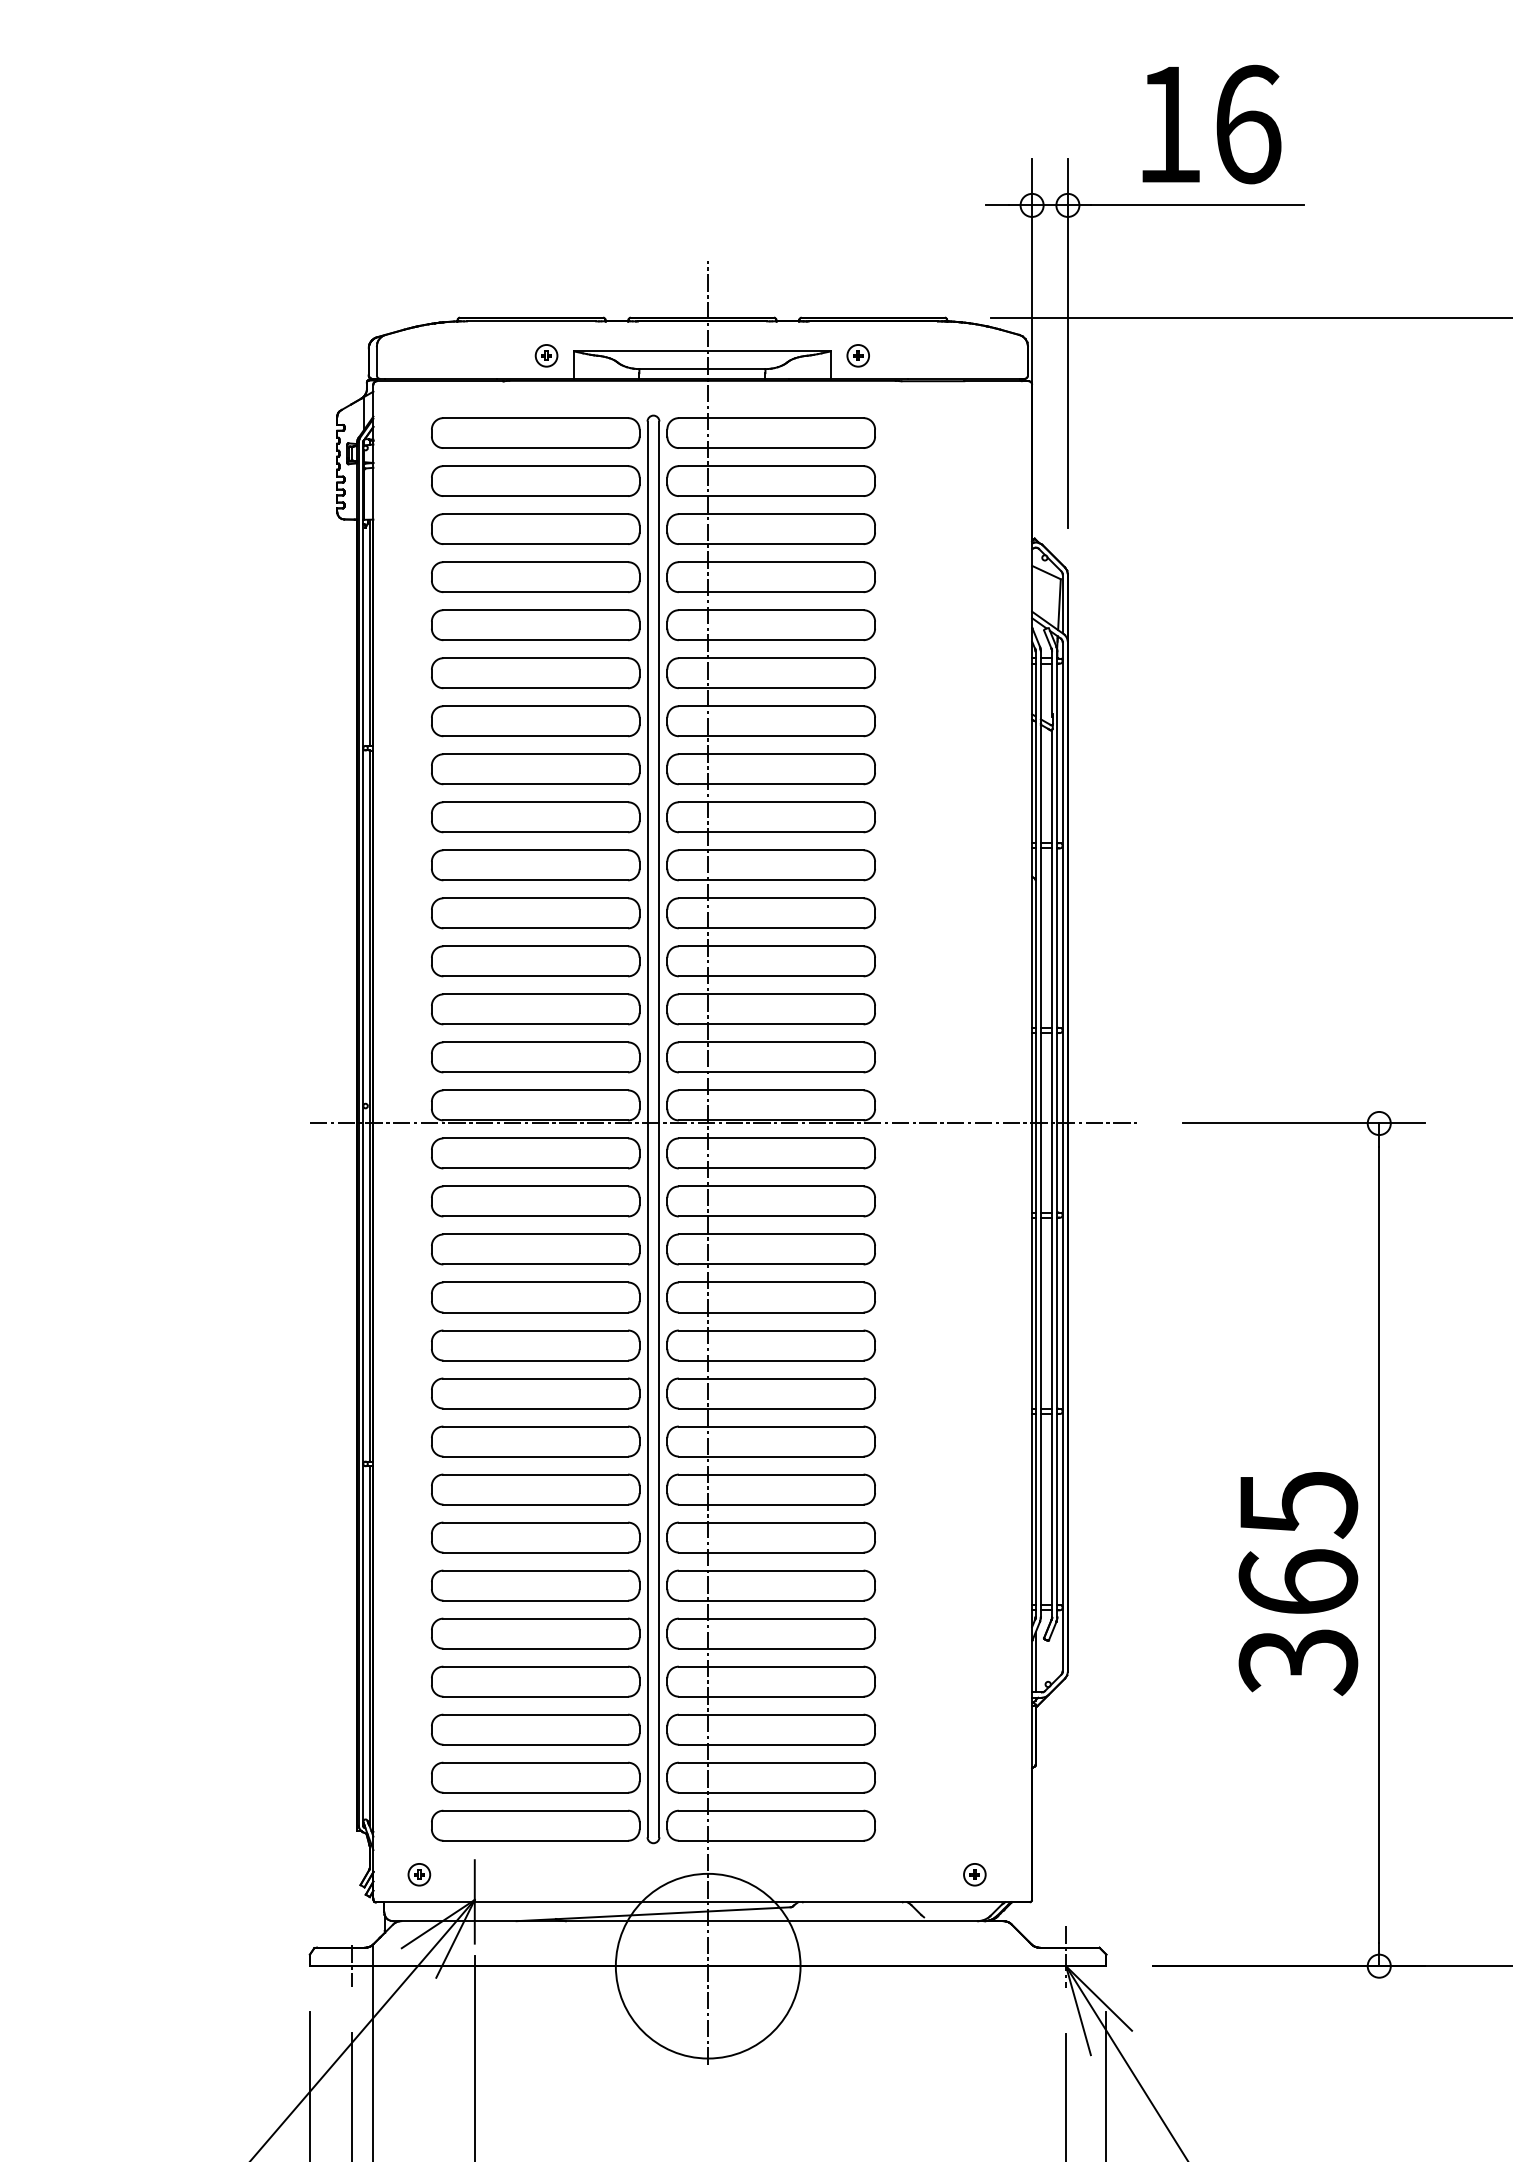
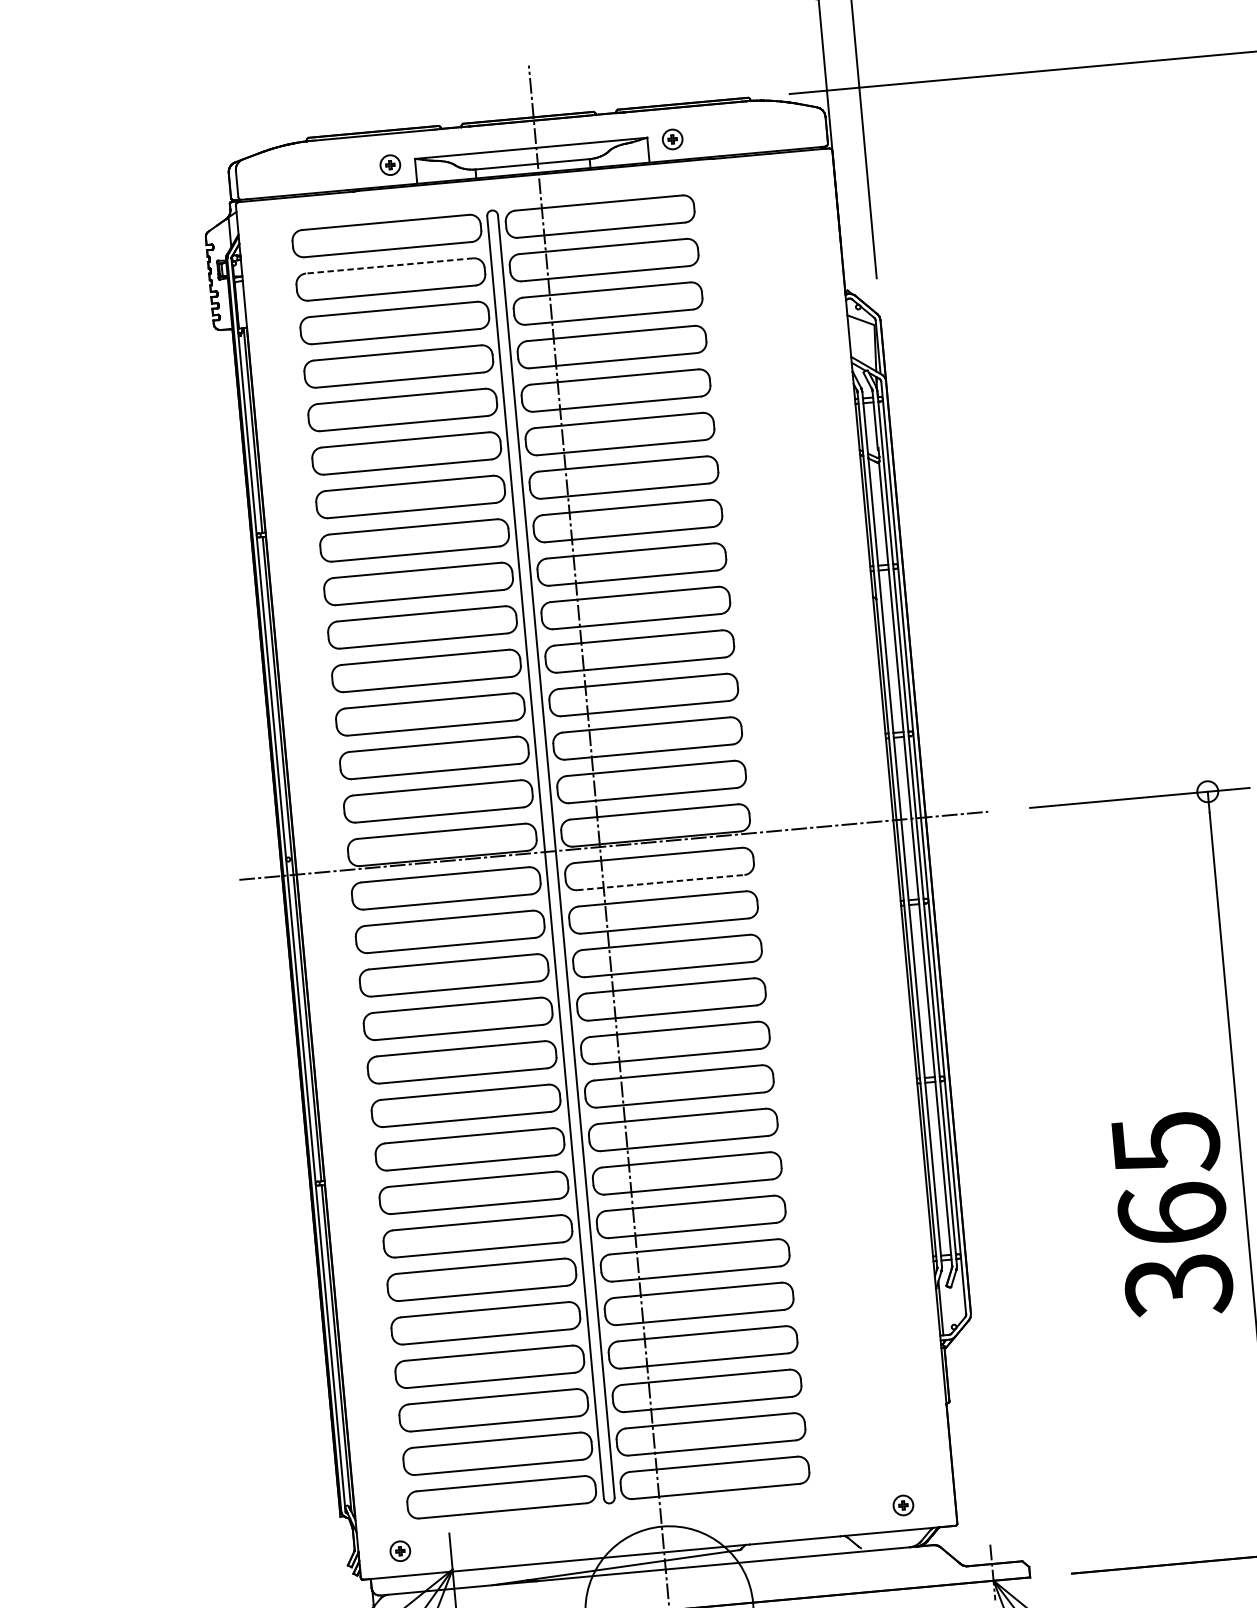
line: (535, 466) -> (389, 266), solid -> dashed
line: (771, 1168) -> (661, 882), solid -> dashed

